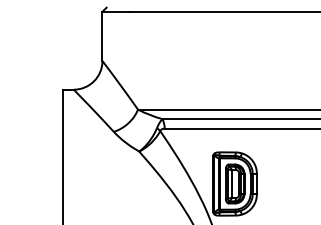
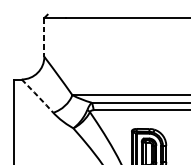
line: (102, 36) -> (44, 37), solid -> dashed
line: (94, 111) -> (38, 96), solid -> dashed

